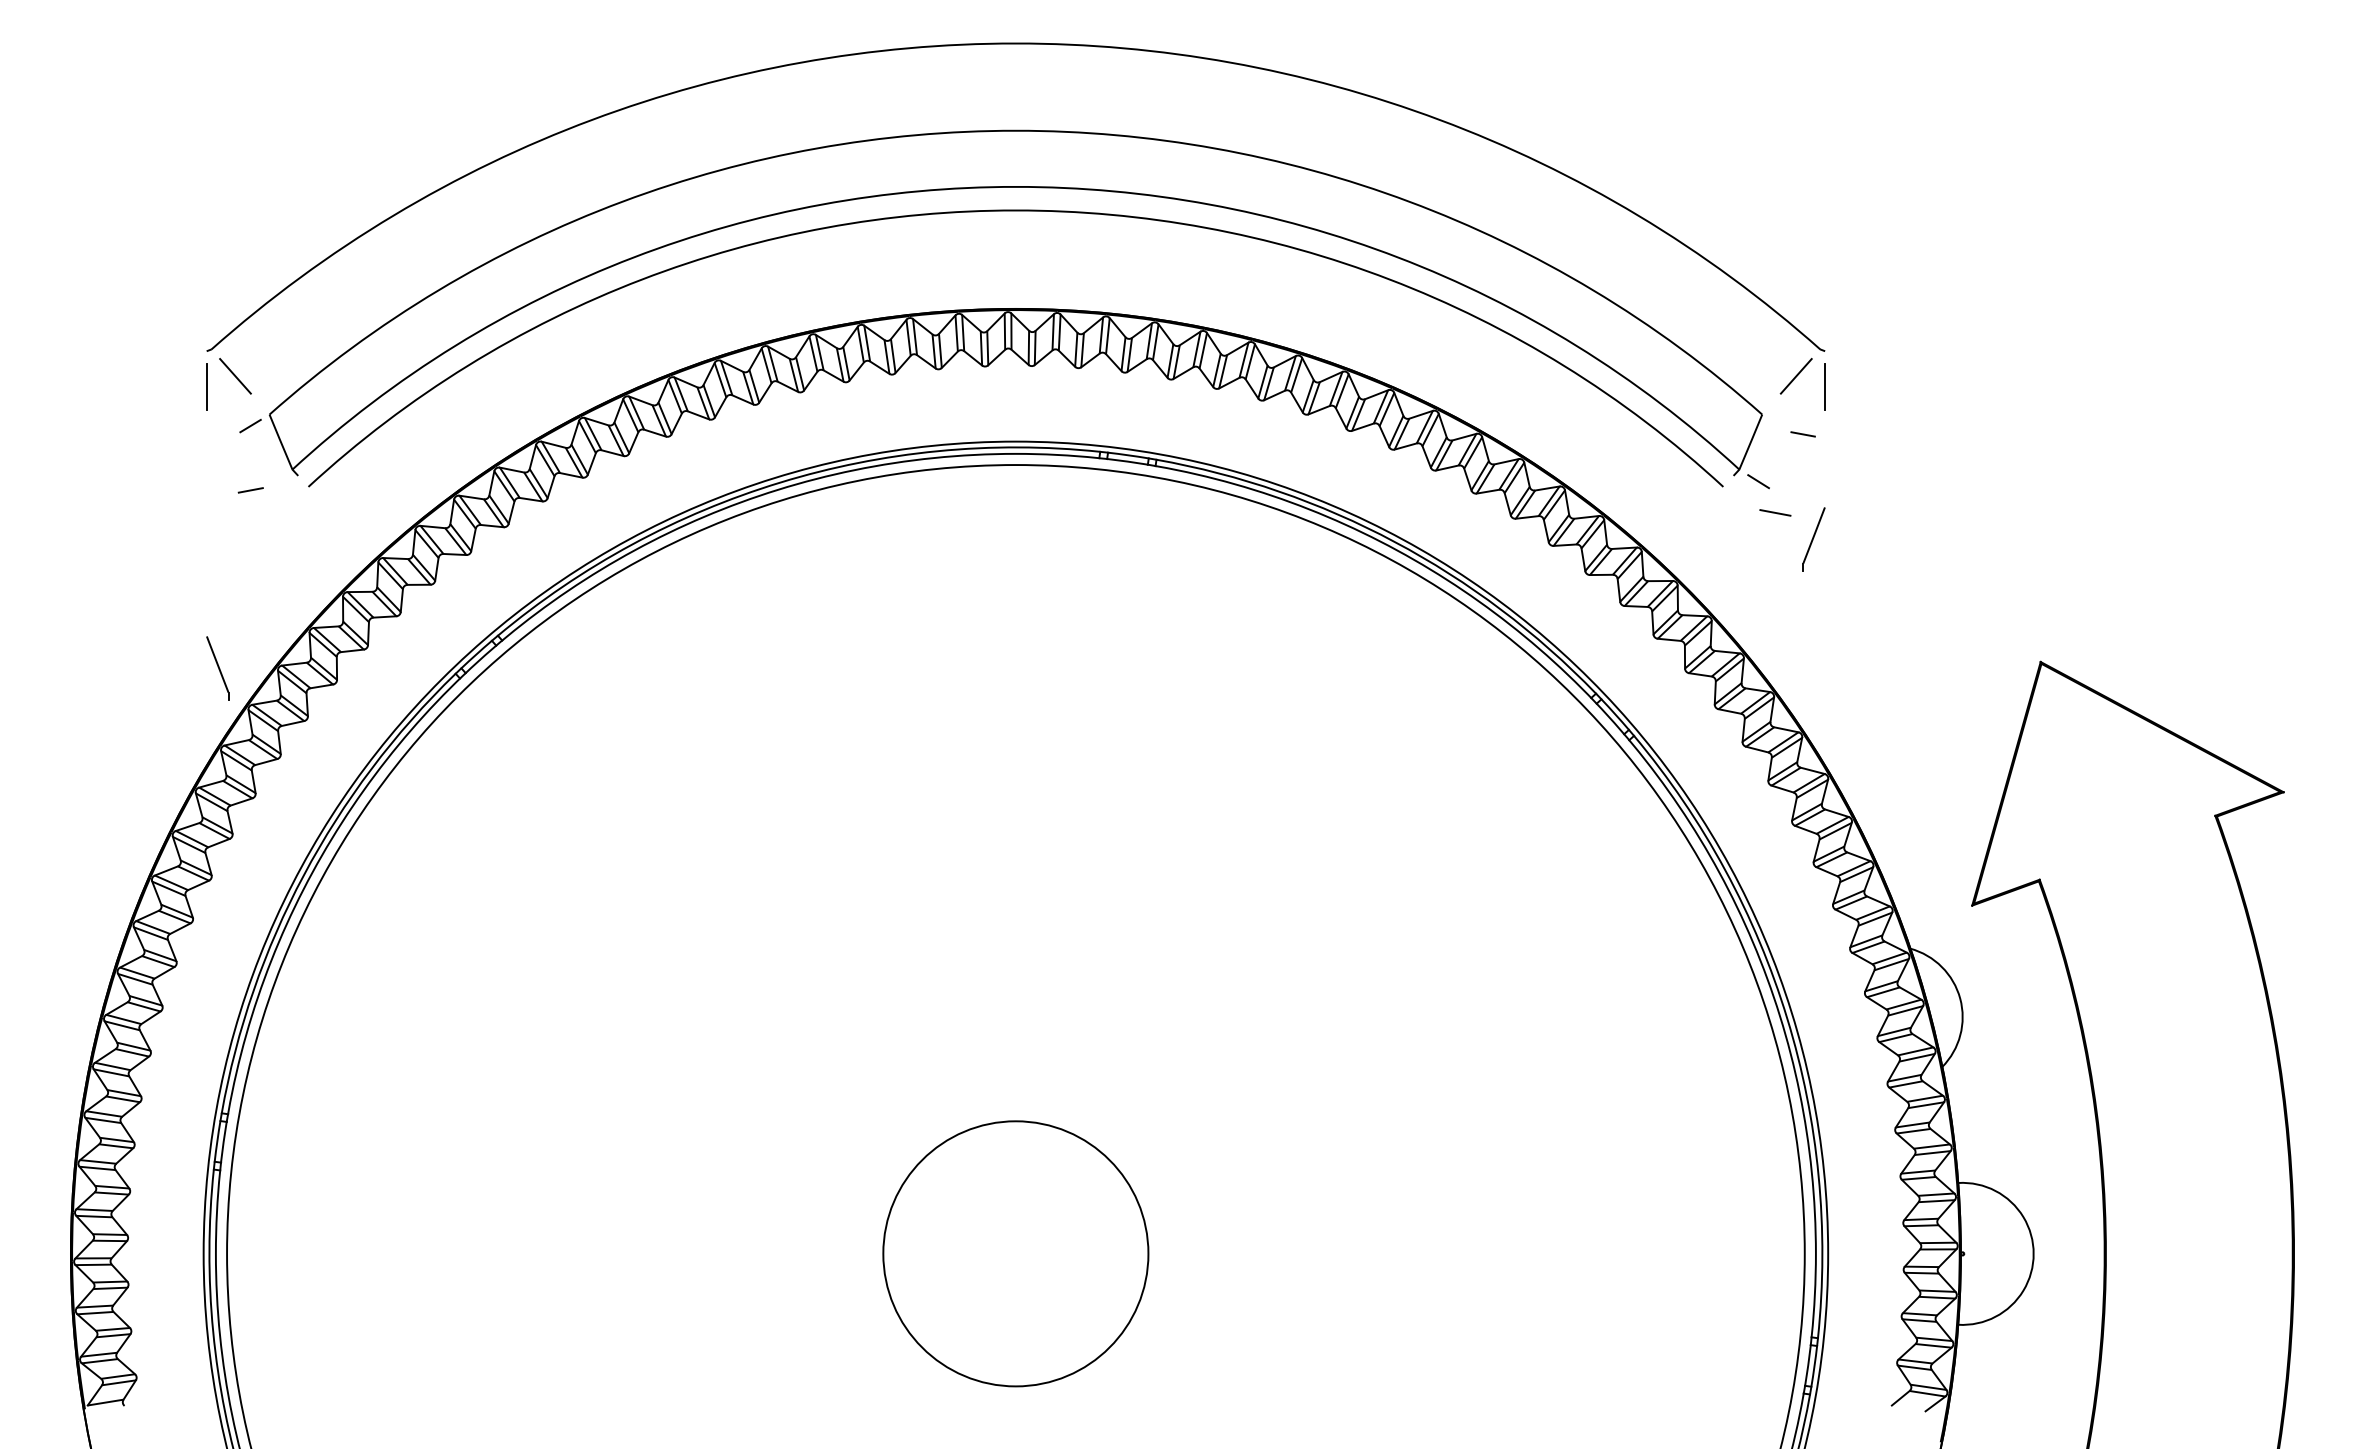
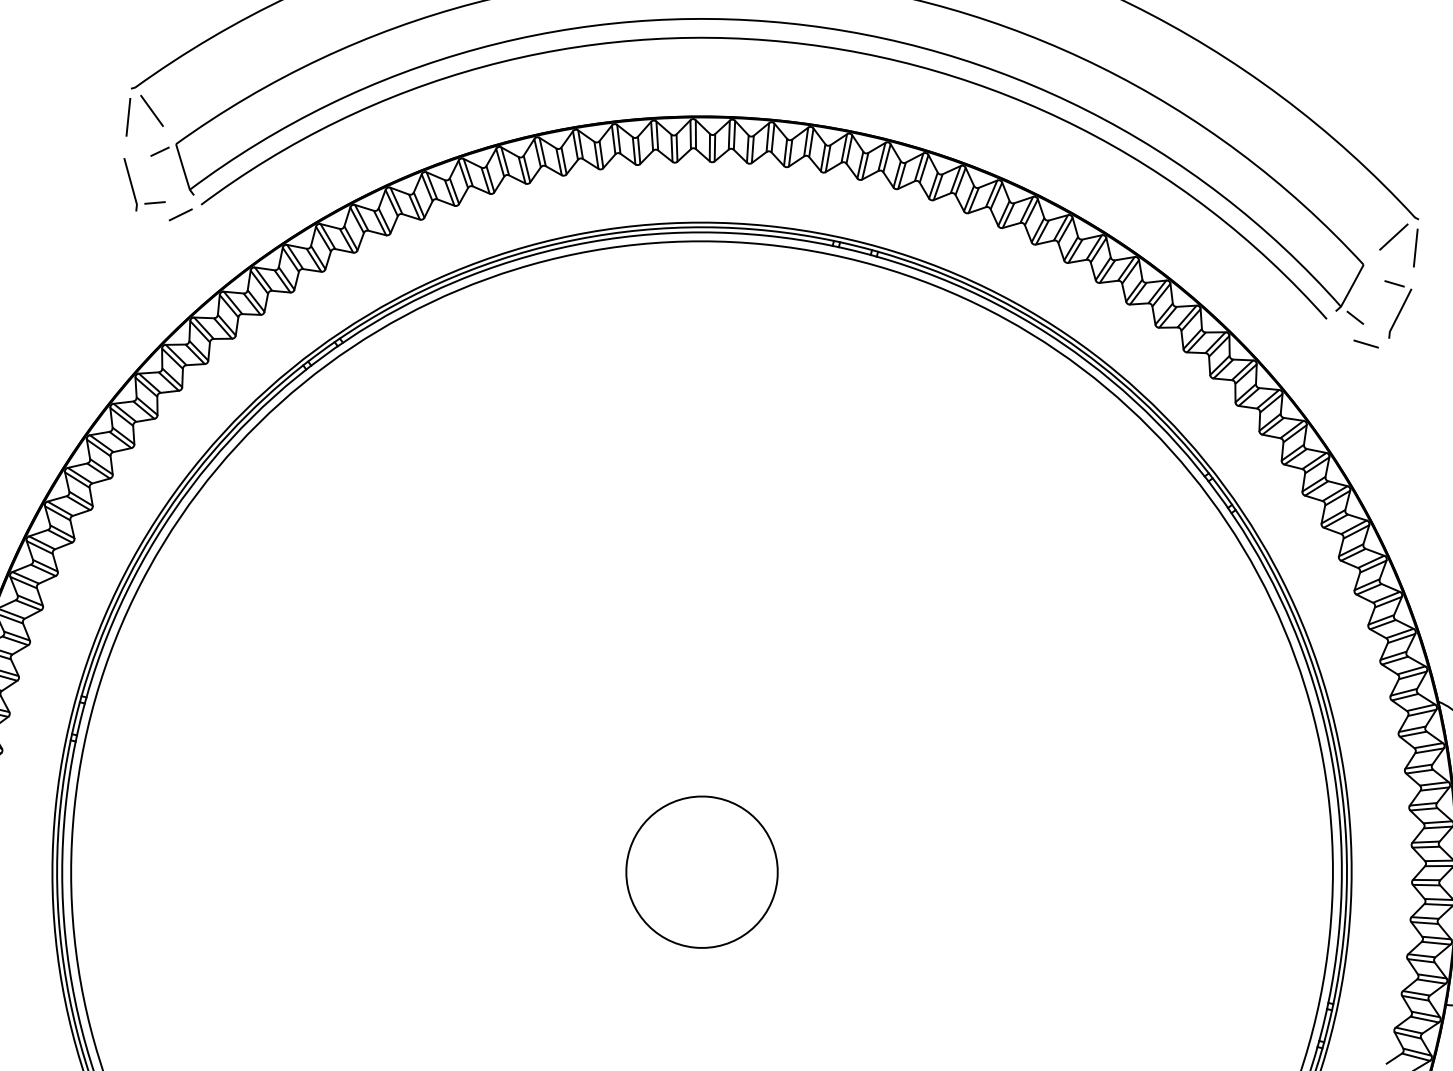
line: (284, 501) -> (180, 214), added
part: (1813, 539) -> (1399, 313), moved
part: (217, 668) -> (130, 184), moved
circle: (1015, 1253) -> (701, 871), size x0.71

